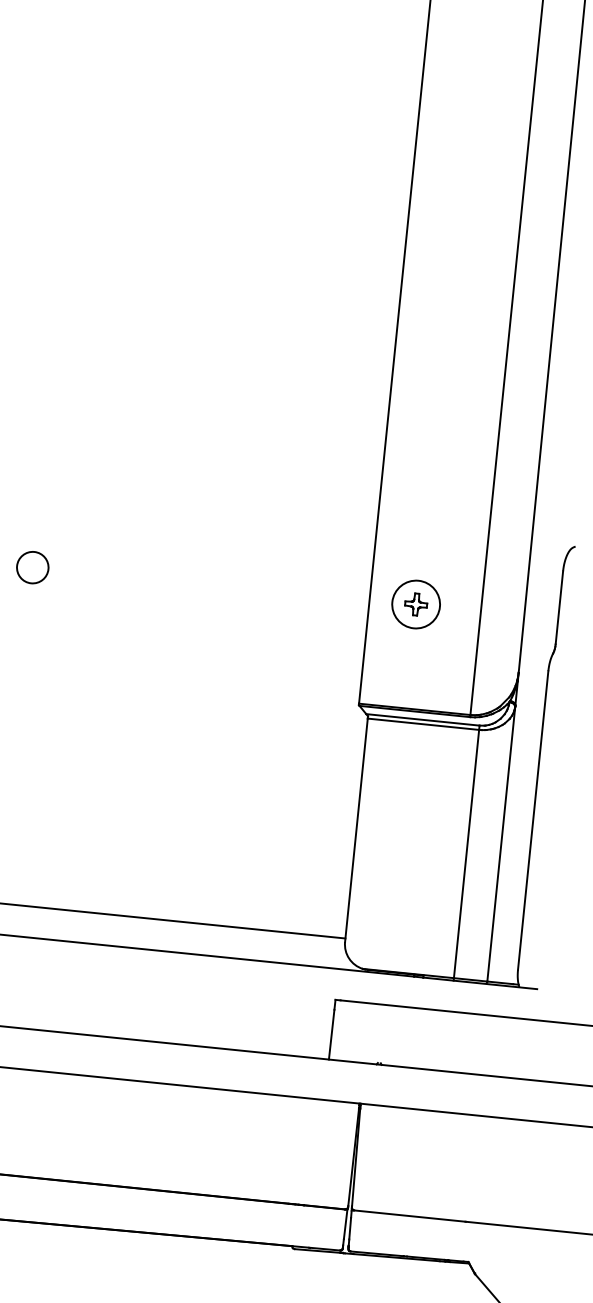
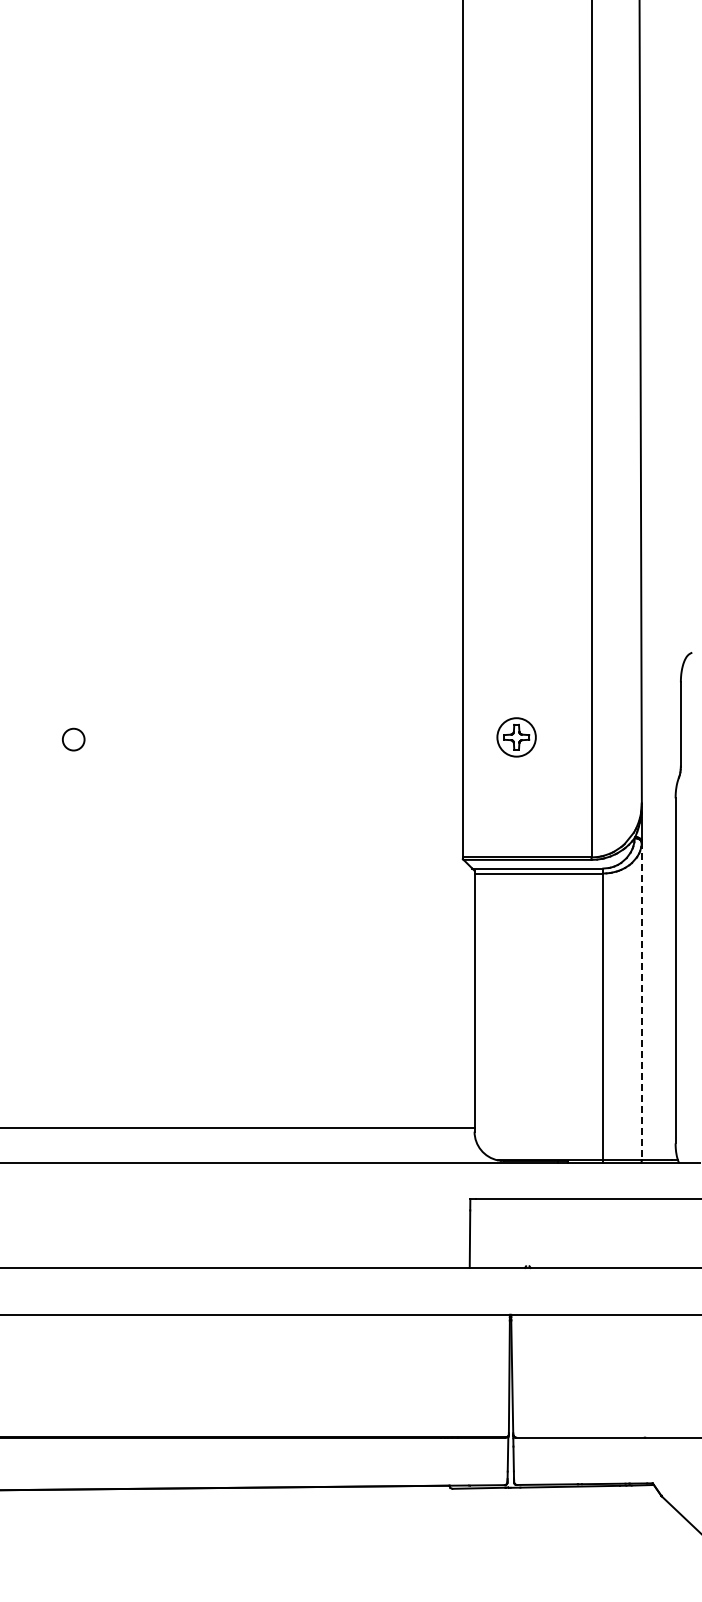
circle: (32, 567) -> (73, 739), size x0.6
circle: (416, 603) -> (516, 736), size x0.7
line: (500, 844) -> (641, 1001), solid -> dashed

